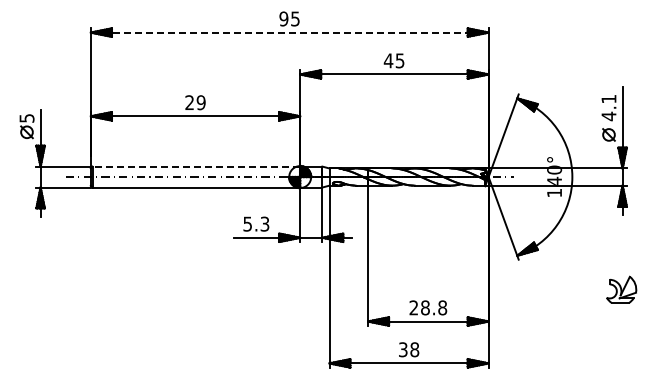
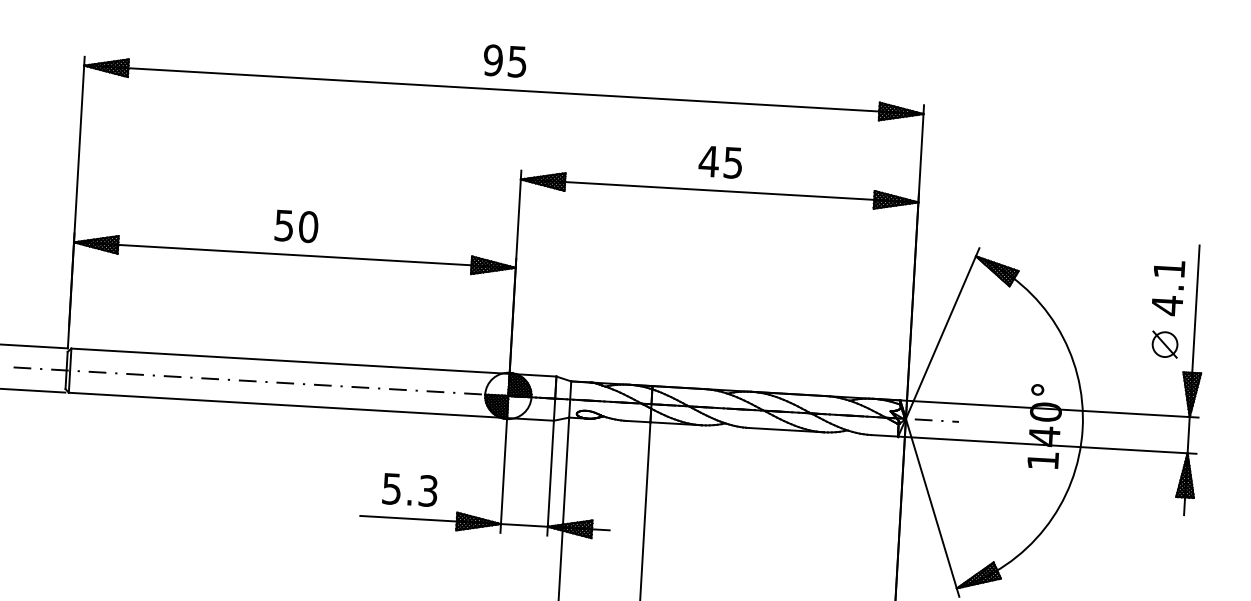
line: (289, 32) -> (503, 89), dashed -> solid
text: (195, 102) -> (296, 225), 29 -> 50
line: (196, 166) -> (290, 361), dashed -> solid

